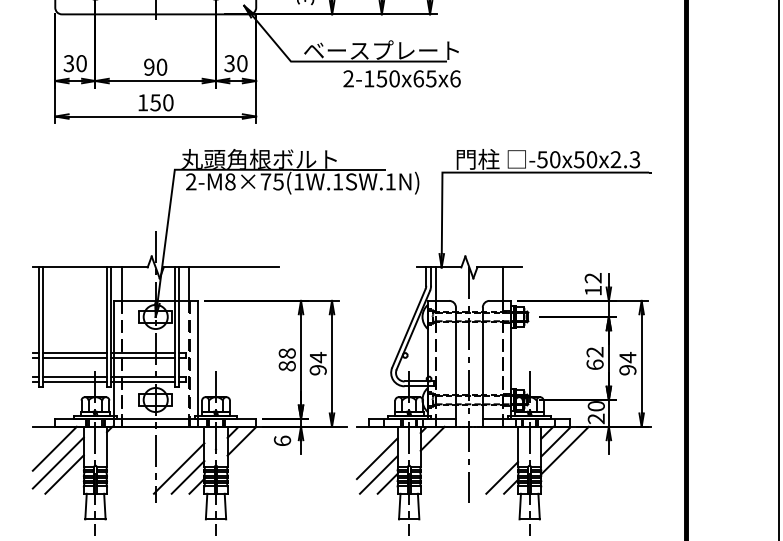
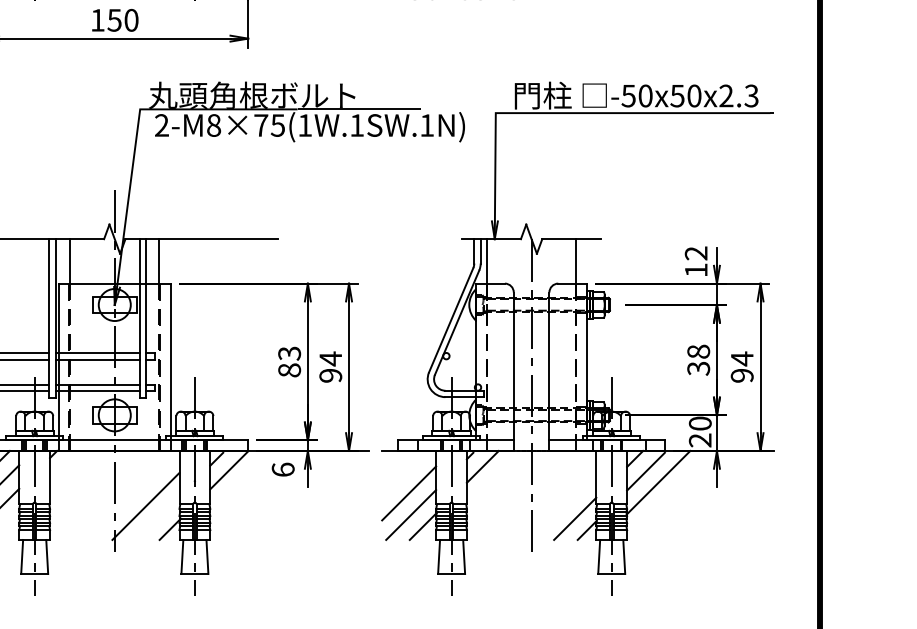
text: (286, 353) -> (288, 353), 88 -> 83
text: (594, 358) -> (697, 360), 62 -> 38
line: (187, 477) -> (156, 518), removed

